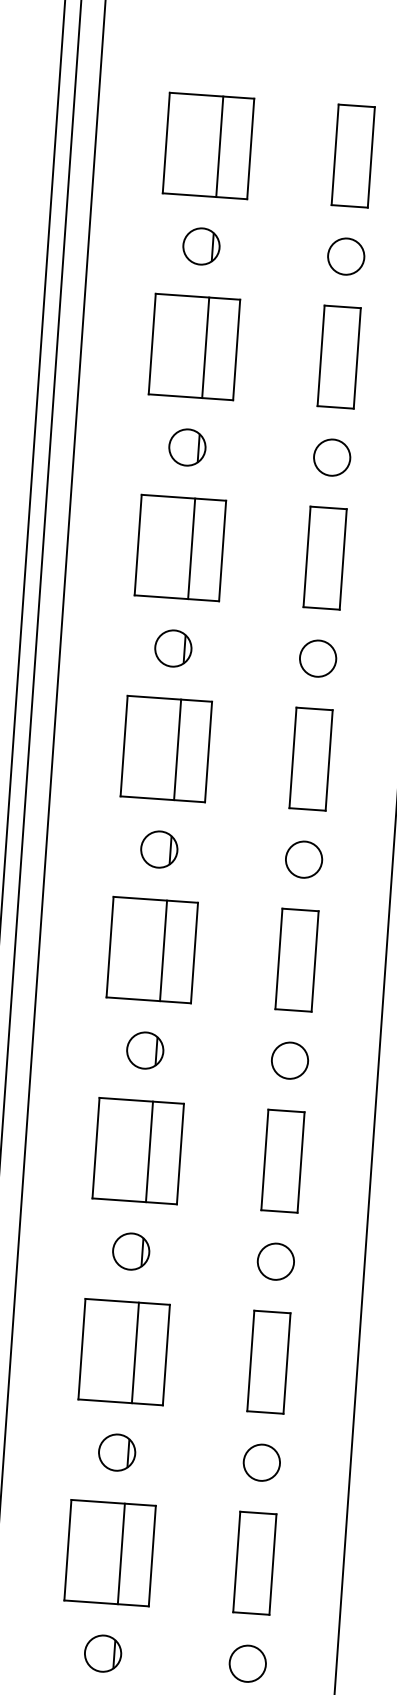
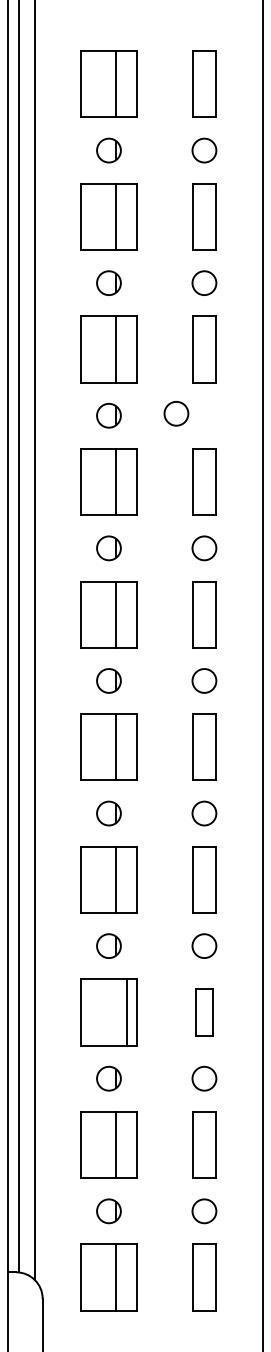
circle: (318, 658) -> (176, 413), moved
line: (121, 1554) -> (127, 1012), moved
part: (254, 1563) -> (204, 1012), size x0.7

